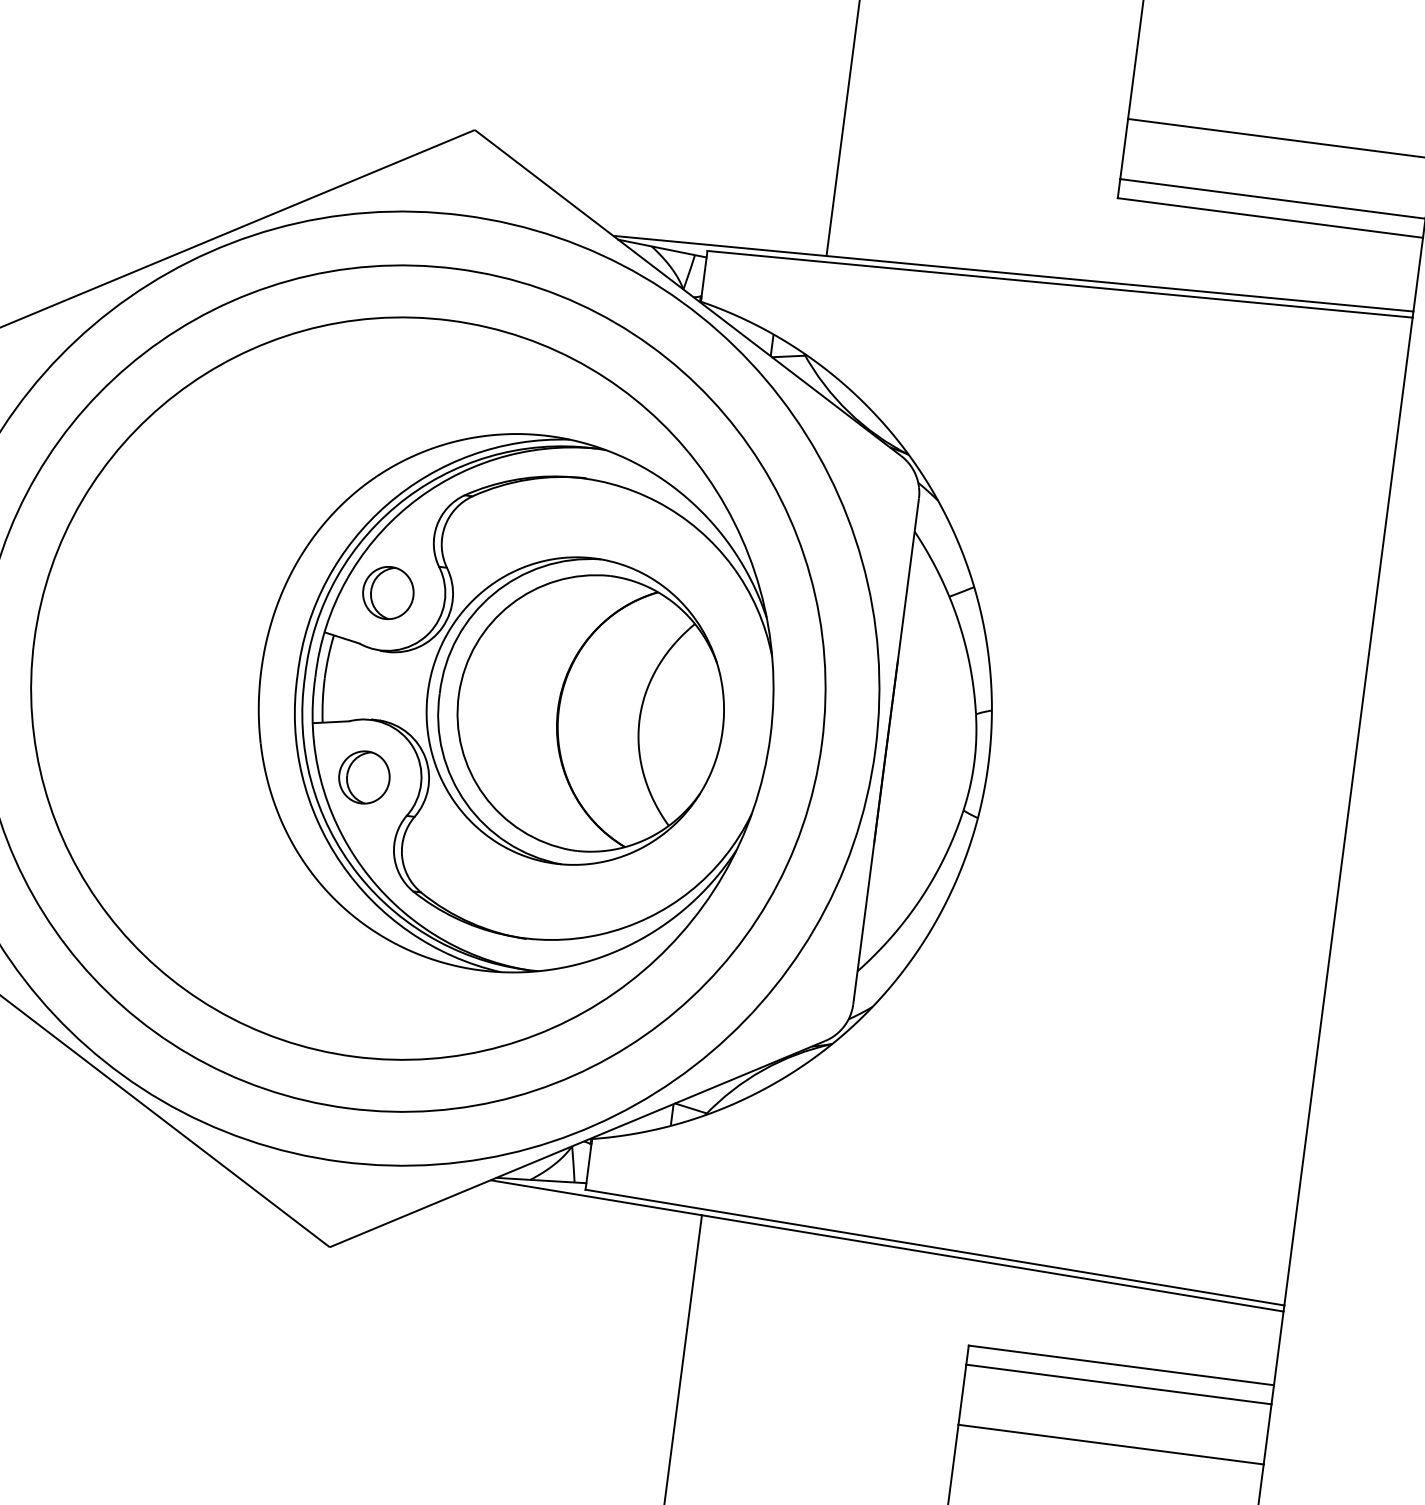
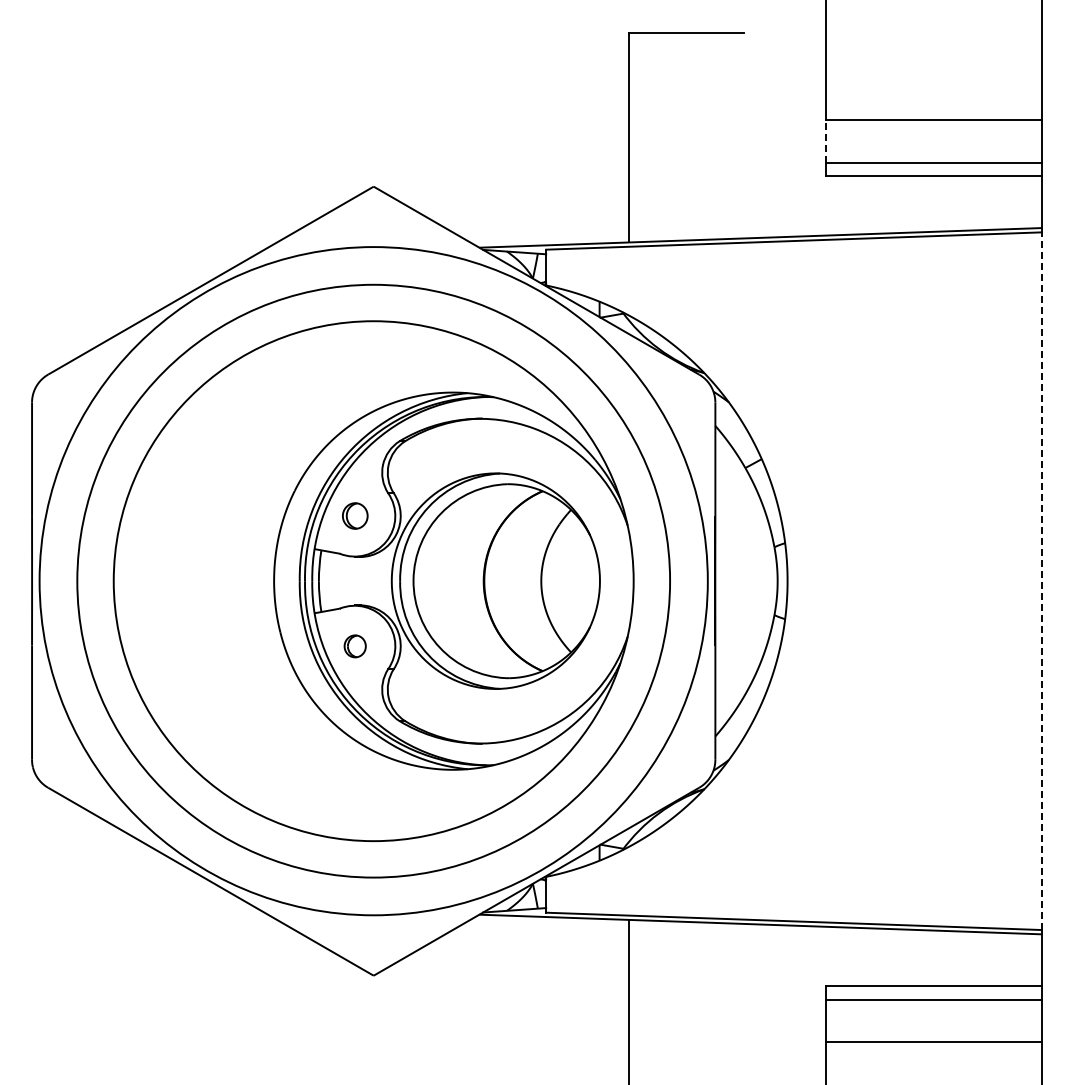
line: (1124, 147) -> (826, 140), solid -> dashed
part: (387, 592) -> (354, 515), size x0.7
part: (363, 777) -> (354, 646), size x0.6
line: (1347, 811) -> (1041, 581), solid -> dashed

